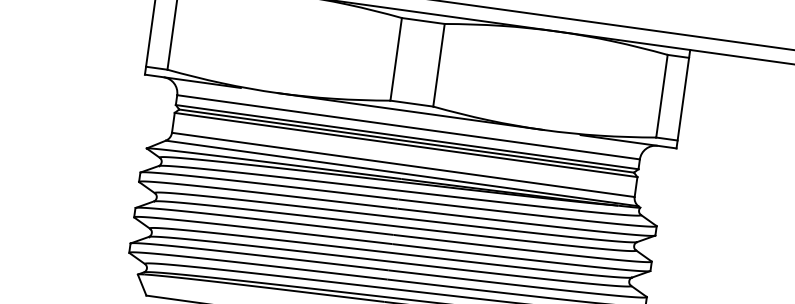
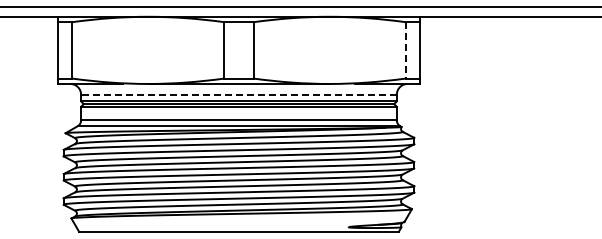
line: (661, 96) -> (405, 50), solid -> dashed
line: (407, 126) -> (238, 94), solid -> dashed

